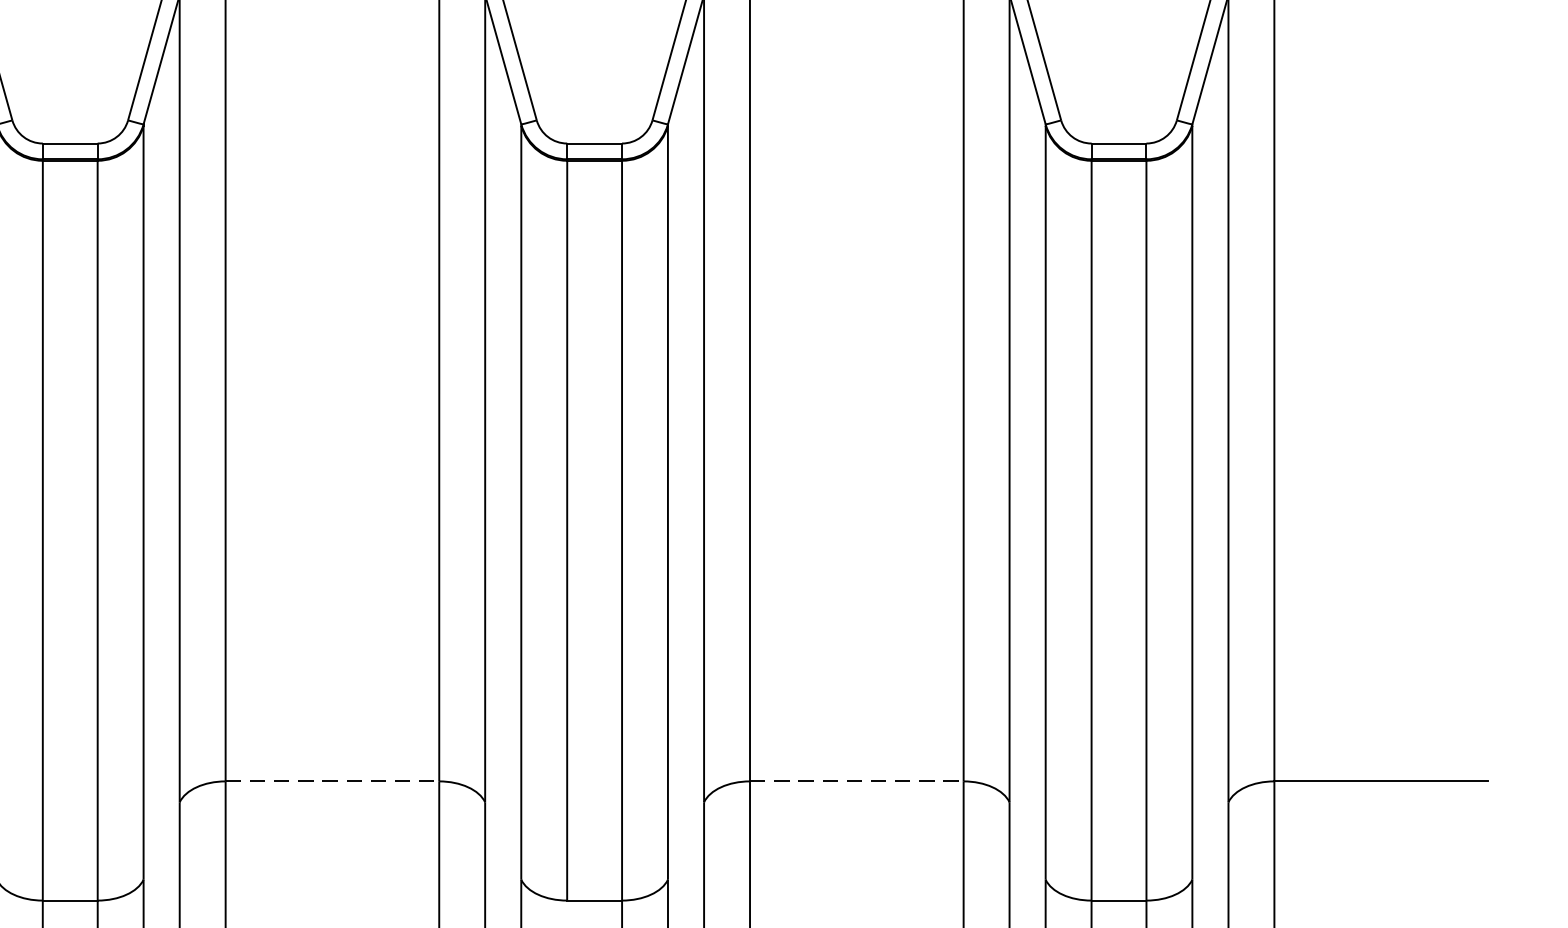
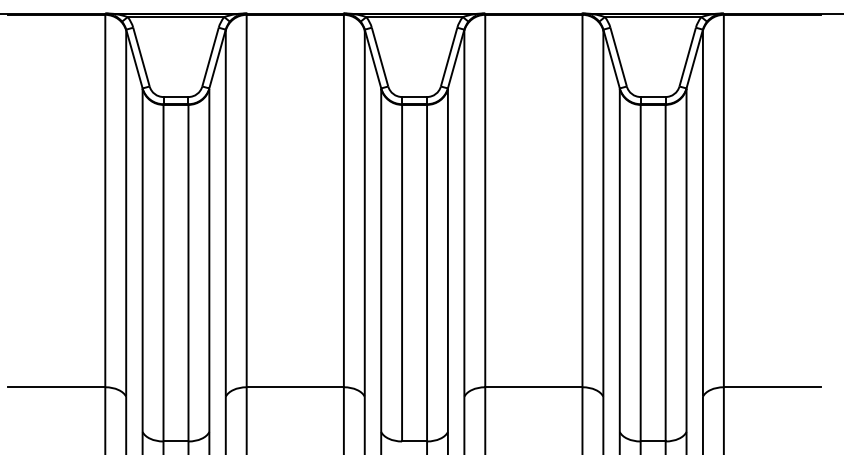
line: (332, 781) -> (295, 387), dashed -> solid
line: (856, 781) -> (533, 387), dashed -> solid

